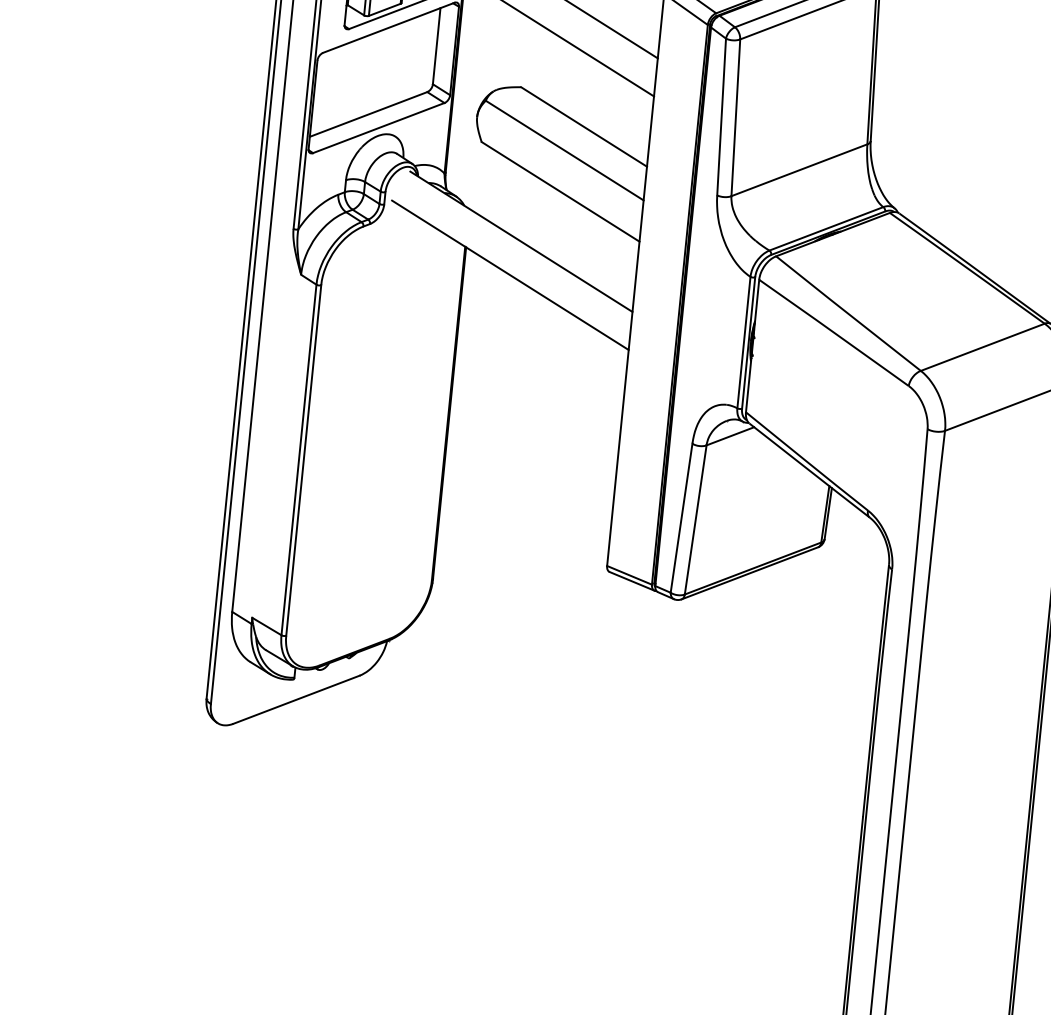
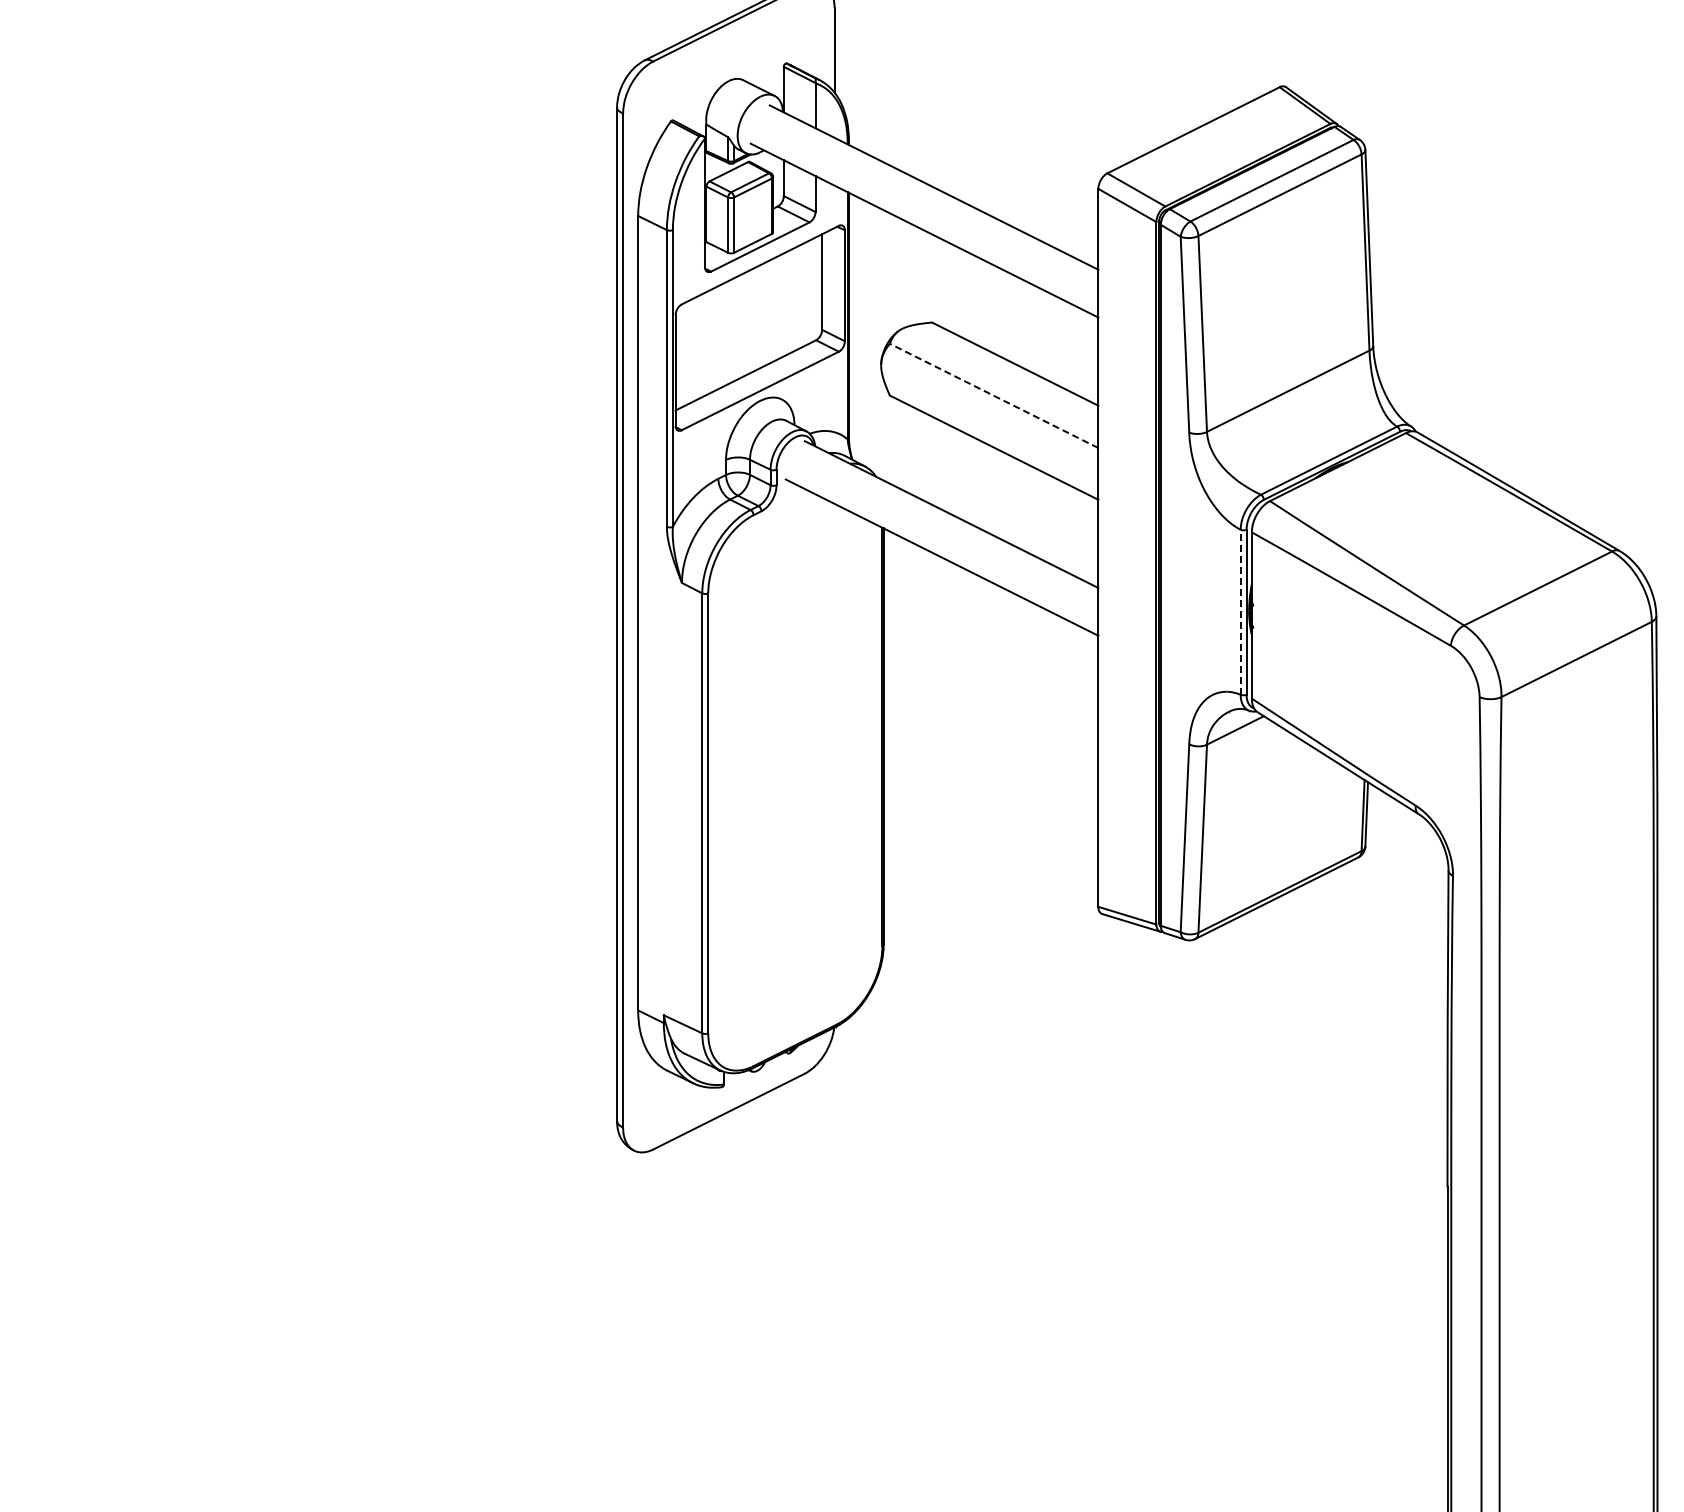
line: (565, 150) -> (994, 395), solid -> dashed
line: (743, 341) -> (1240, 611), solid -> dashed

